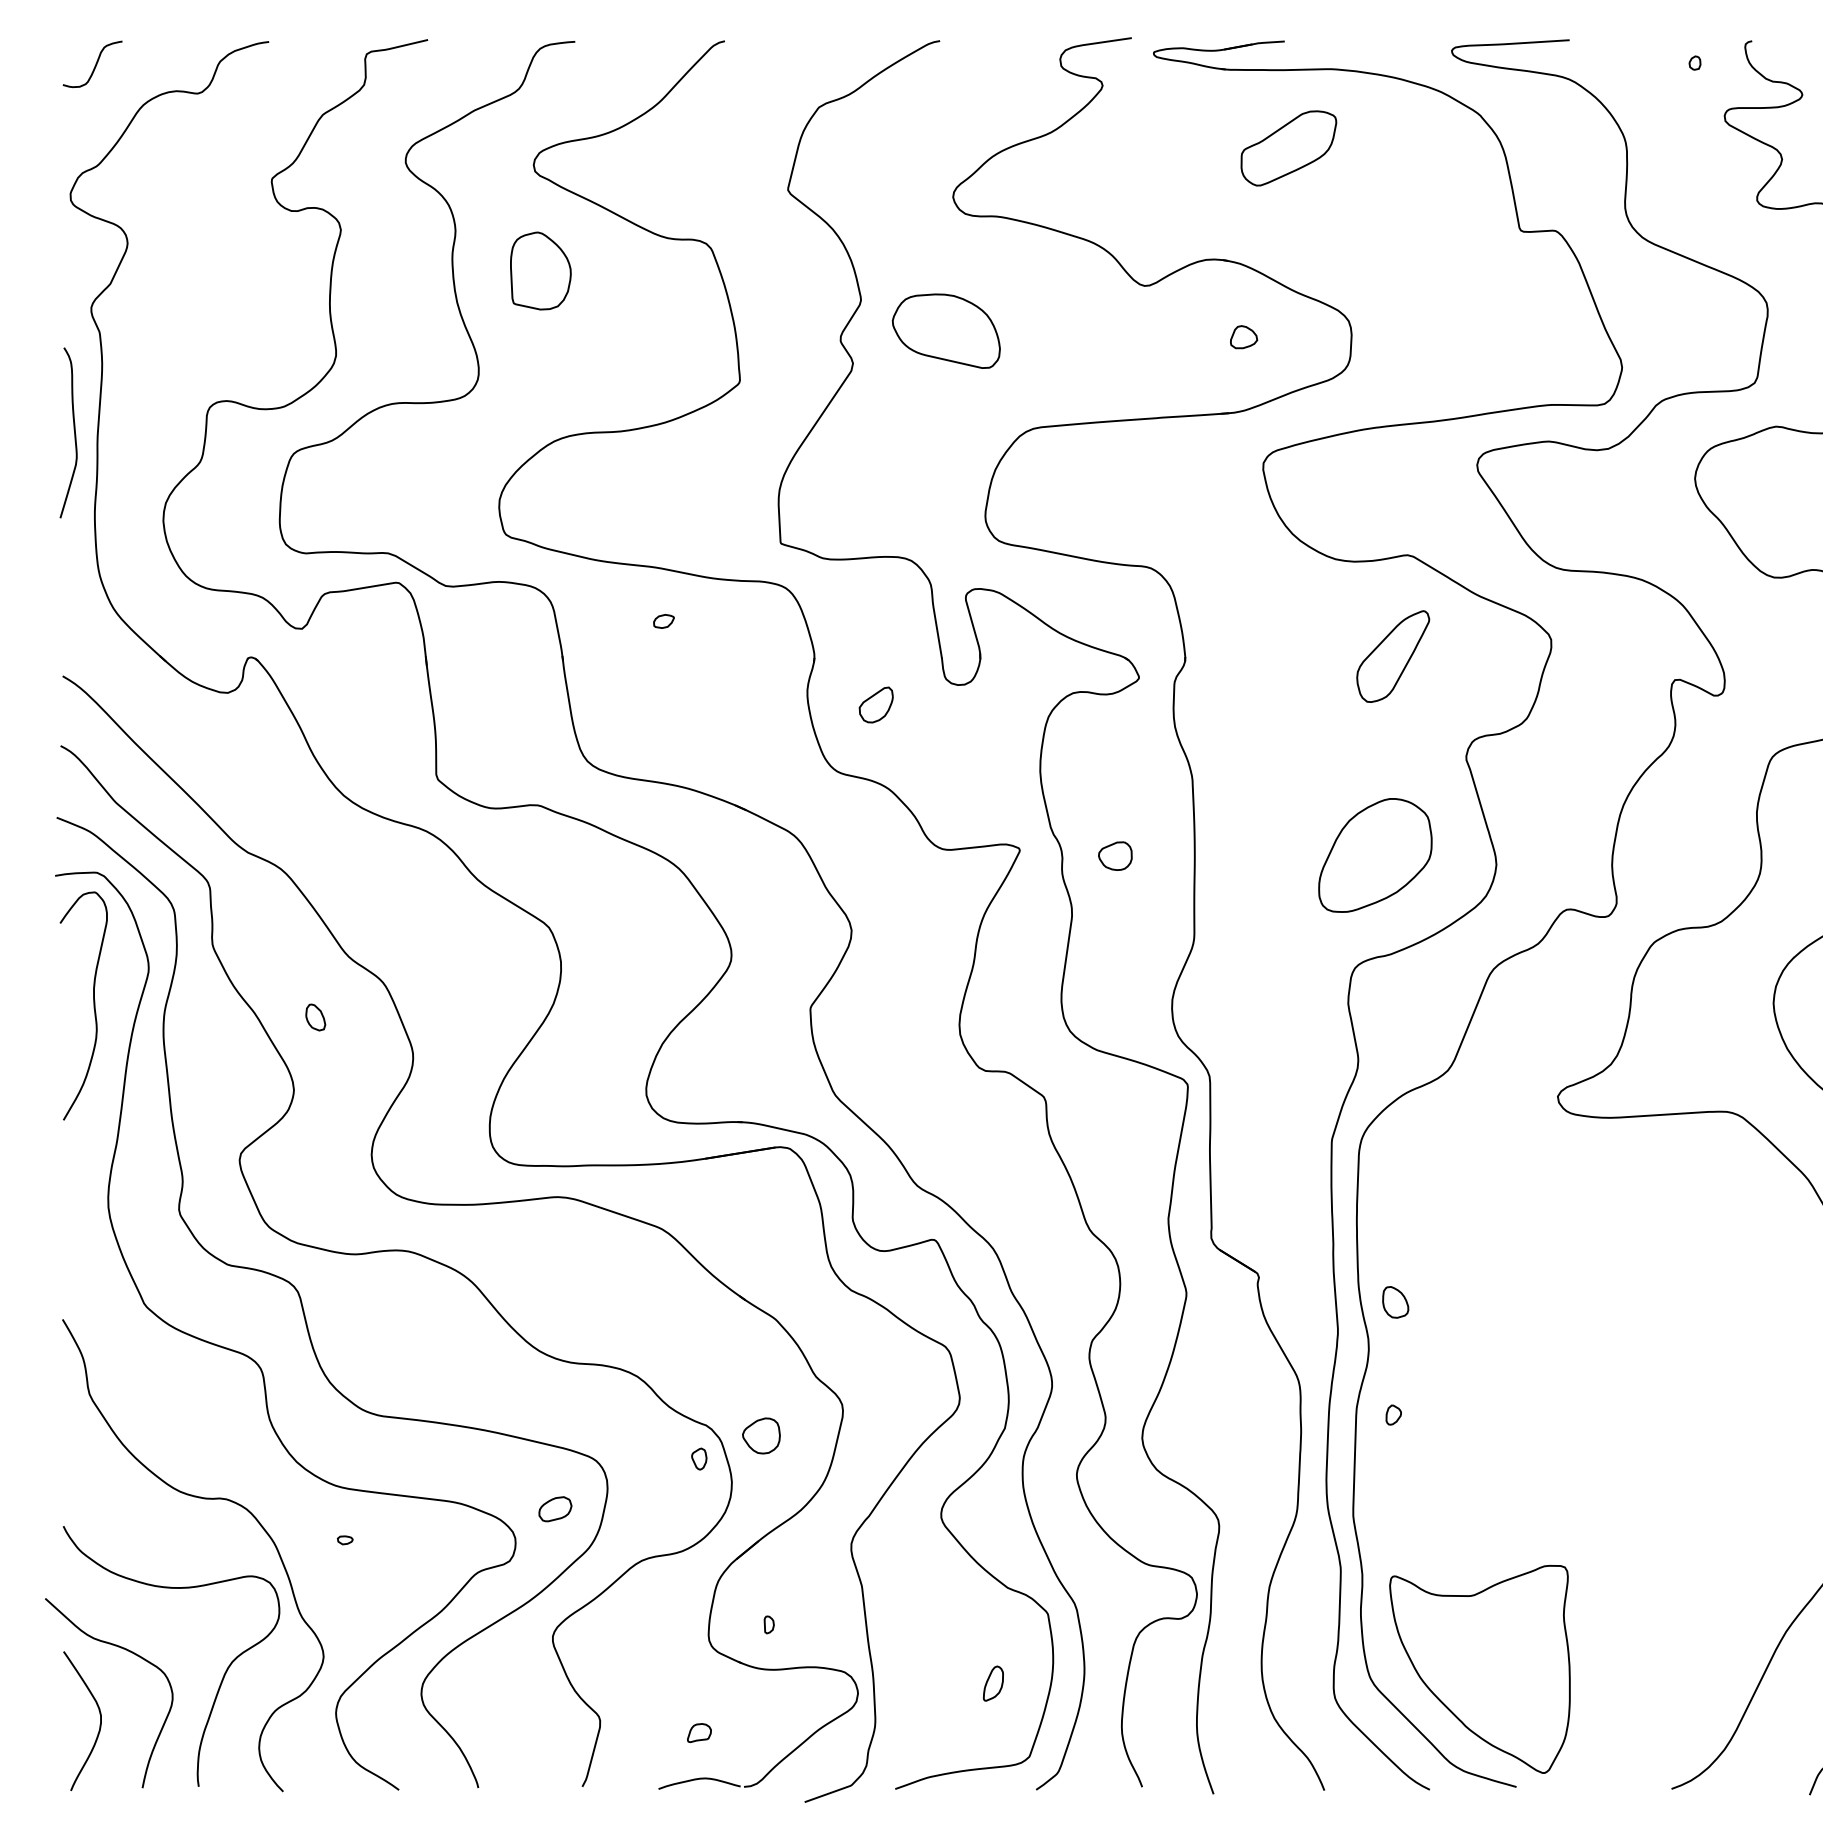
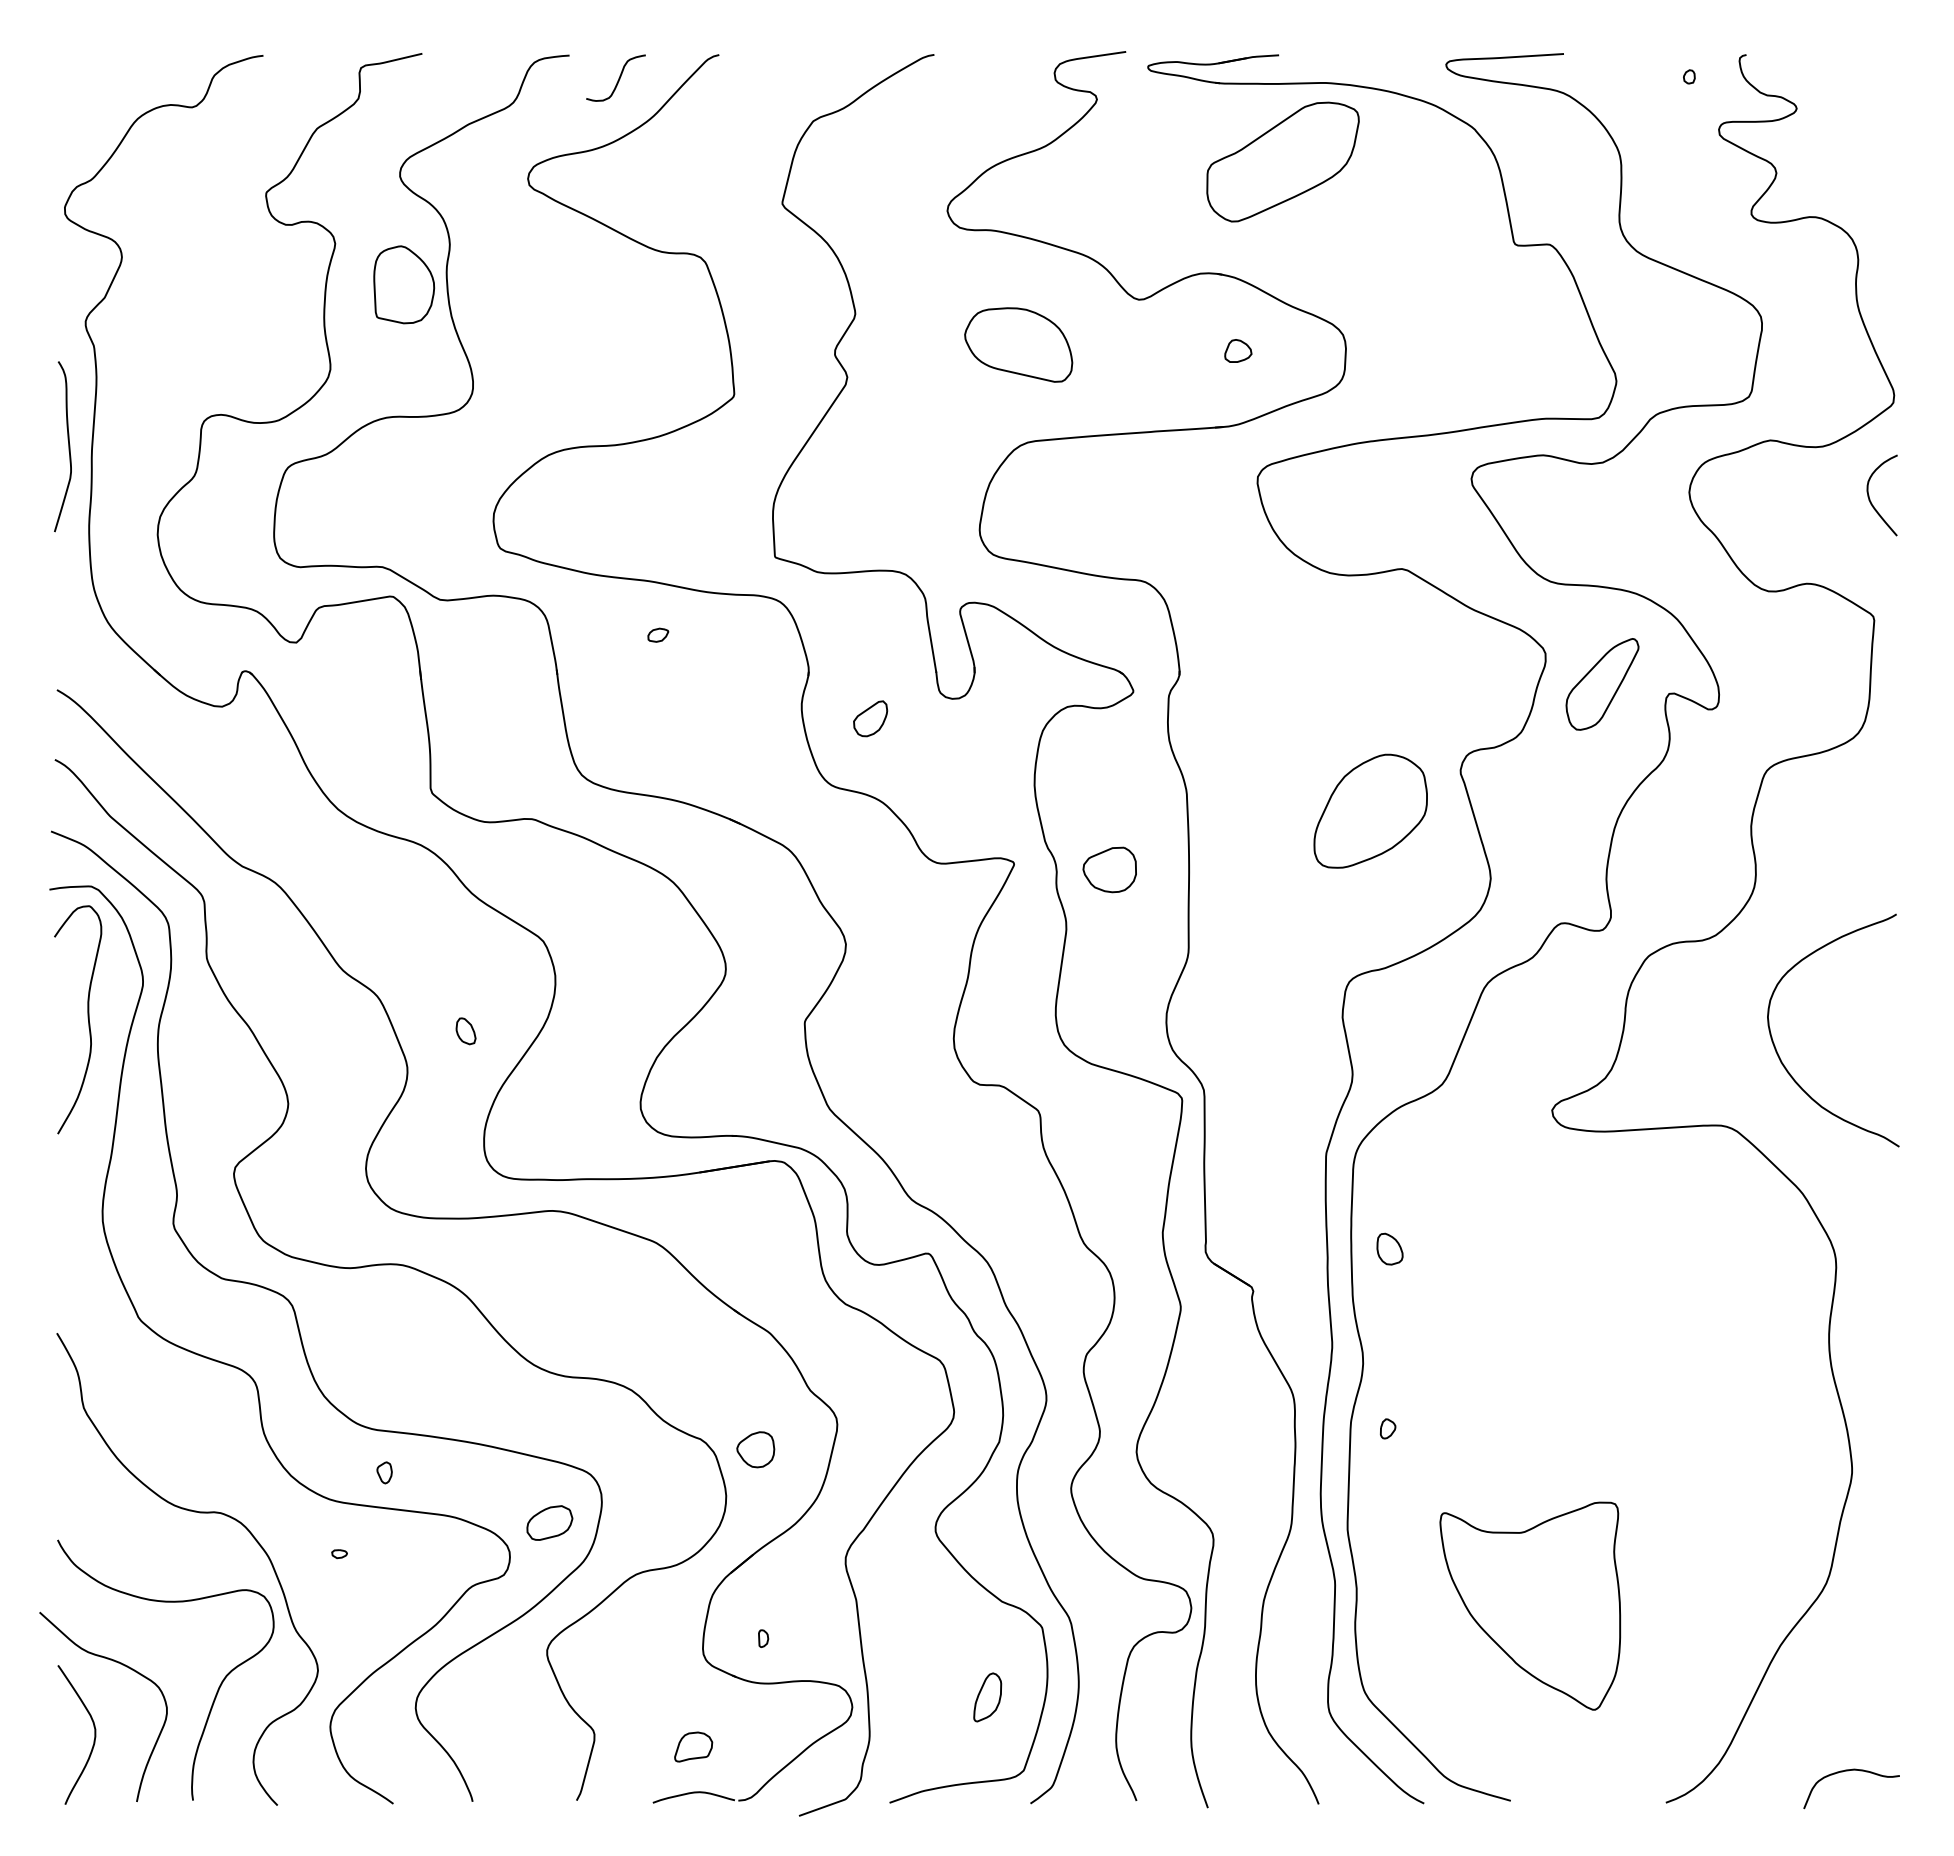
curve: (95, 64) -> (618, 78), moved
part: (1289, 148) -> (1283, 162), size x1.6
part: (541, 270) -> (404, 284), moved
part: (946, 330) -> (1018, 344), moved
part: (1393, 656) -> (1602, 684), moved
part: (1375, 854) -> (1370, 810), moved
part: (1115, 855) -> (1109, 869), size x1.6
part: (315, 1017) -> (465, 1031), moved
part: (1395, 1301) -> (1389, 1248), moved
part: (699, 1458) -> (384, 1472), moved
part: (555, 1508) -> (549, 1522), size x1.4
part: (1480, 1668) -> (1530, 1605), moved
part: (993, 1683) -> (987, 1697), size x1.4
part: (699, 1732) -> (693, 1746), size x1.6

